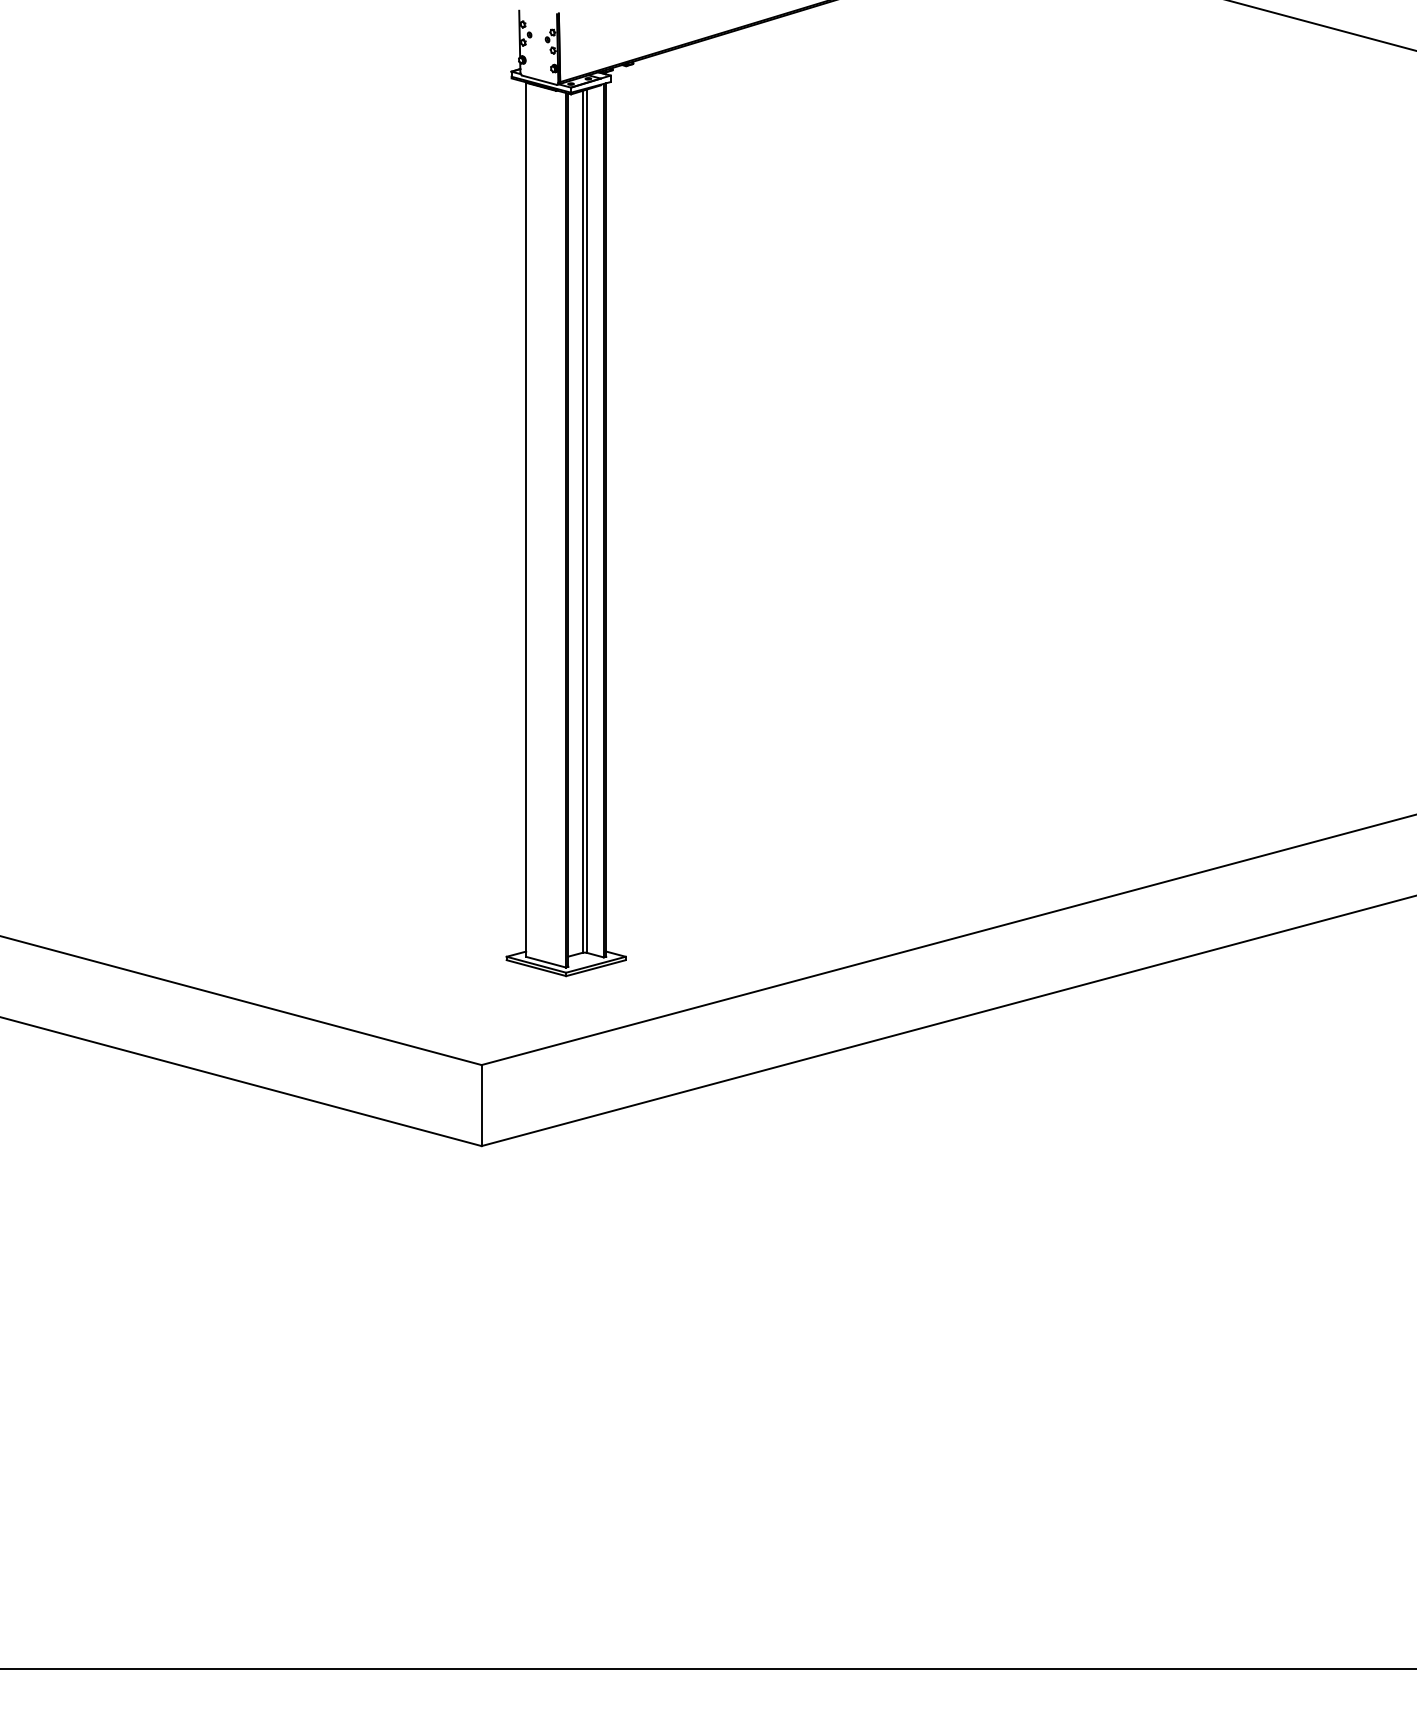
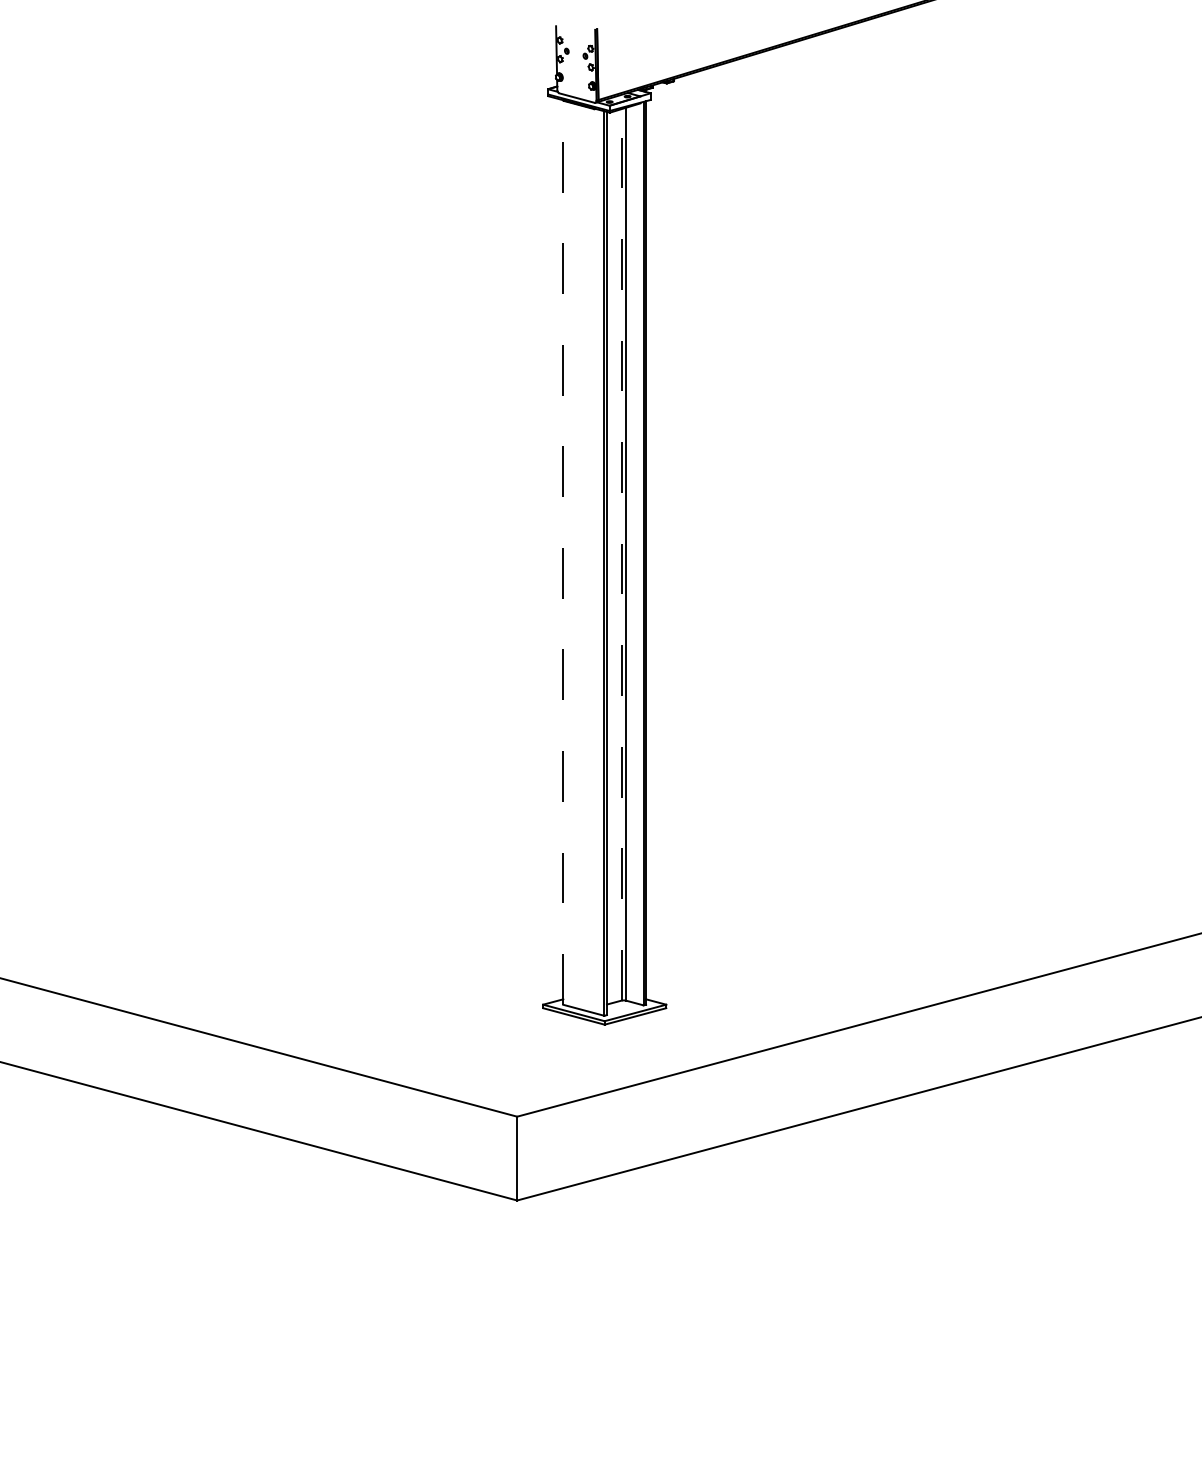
line: (526, 519) -> (563, 552), solid -> dashed
line: (582, 521) -> (621, 554), solid -> dashed

